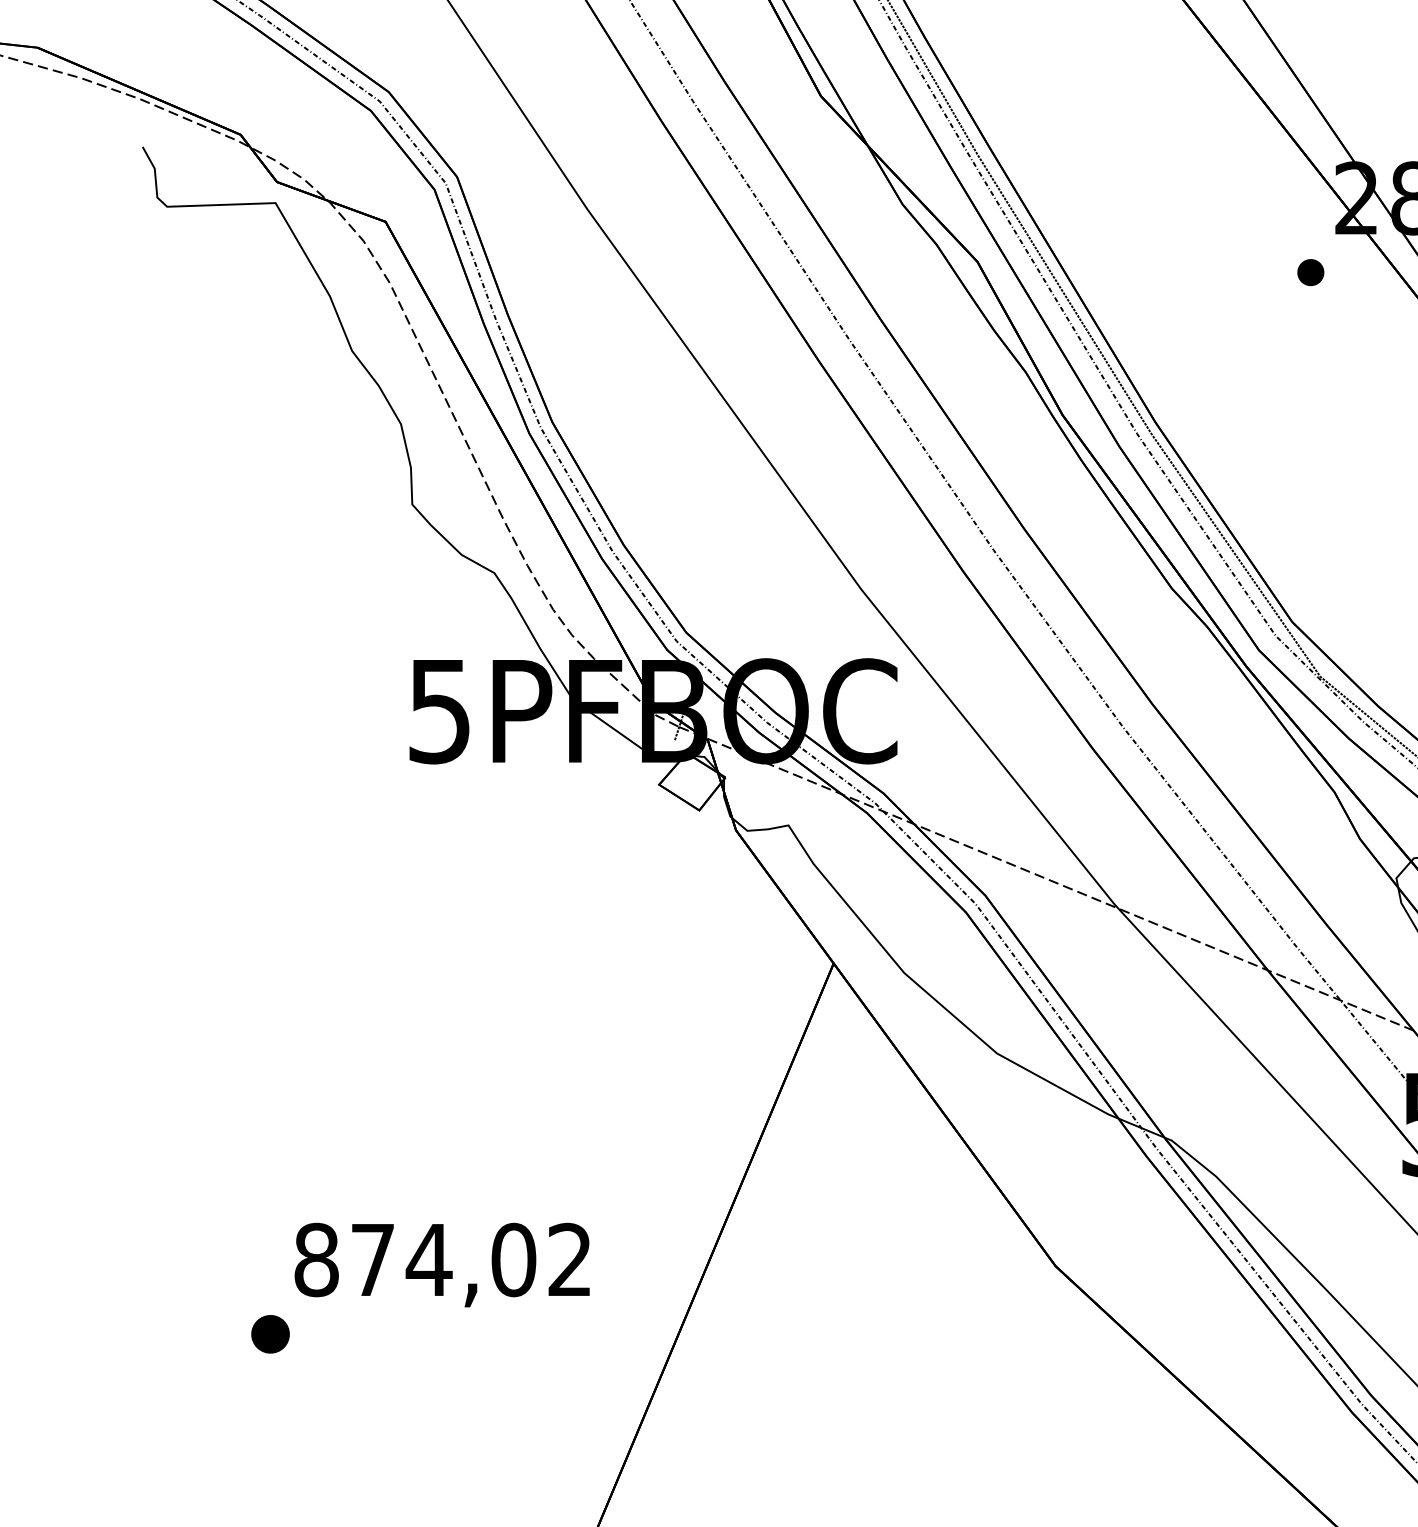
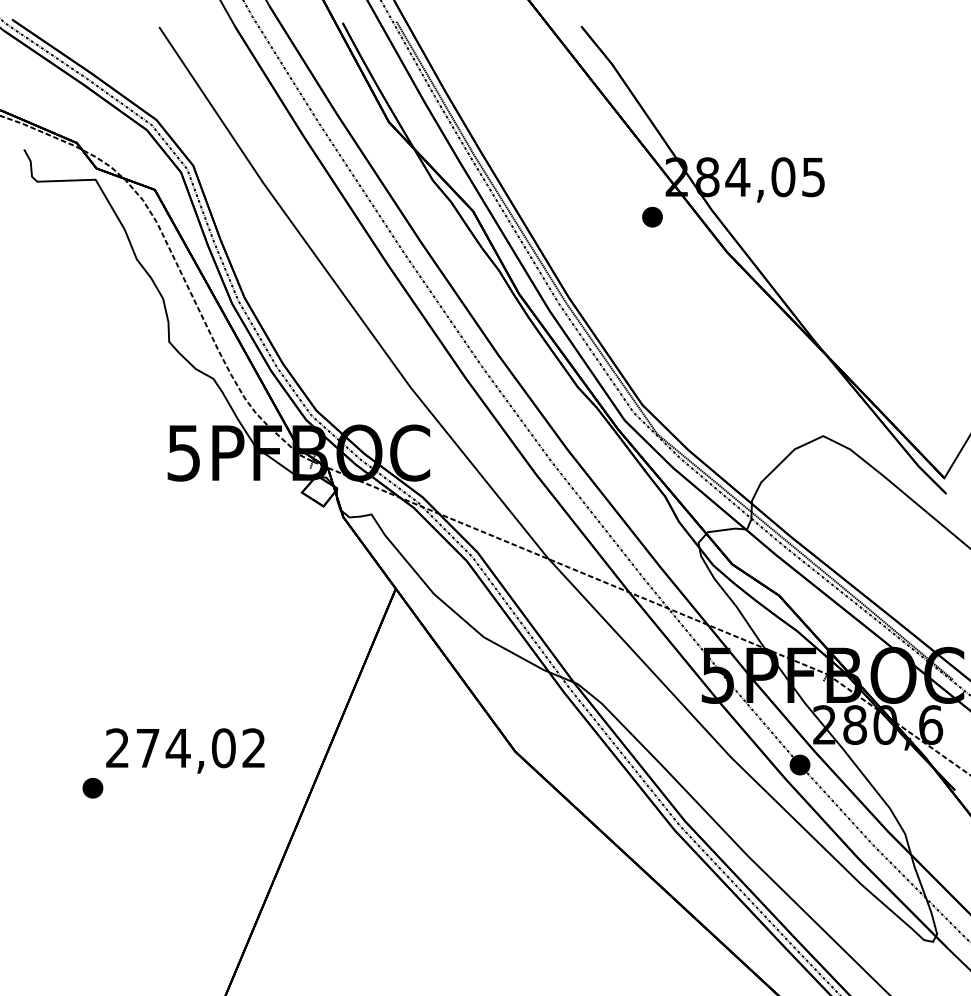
part: (1310, 271) -> (652, 216), size x1.43
text: (316, 1260) -> (117, 748), 874,02 -> 274,02

